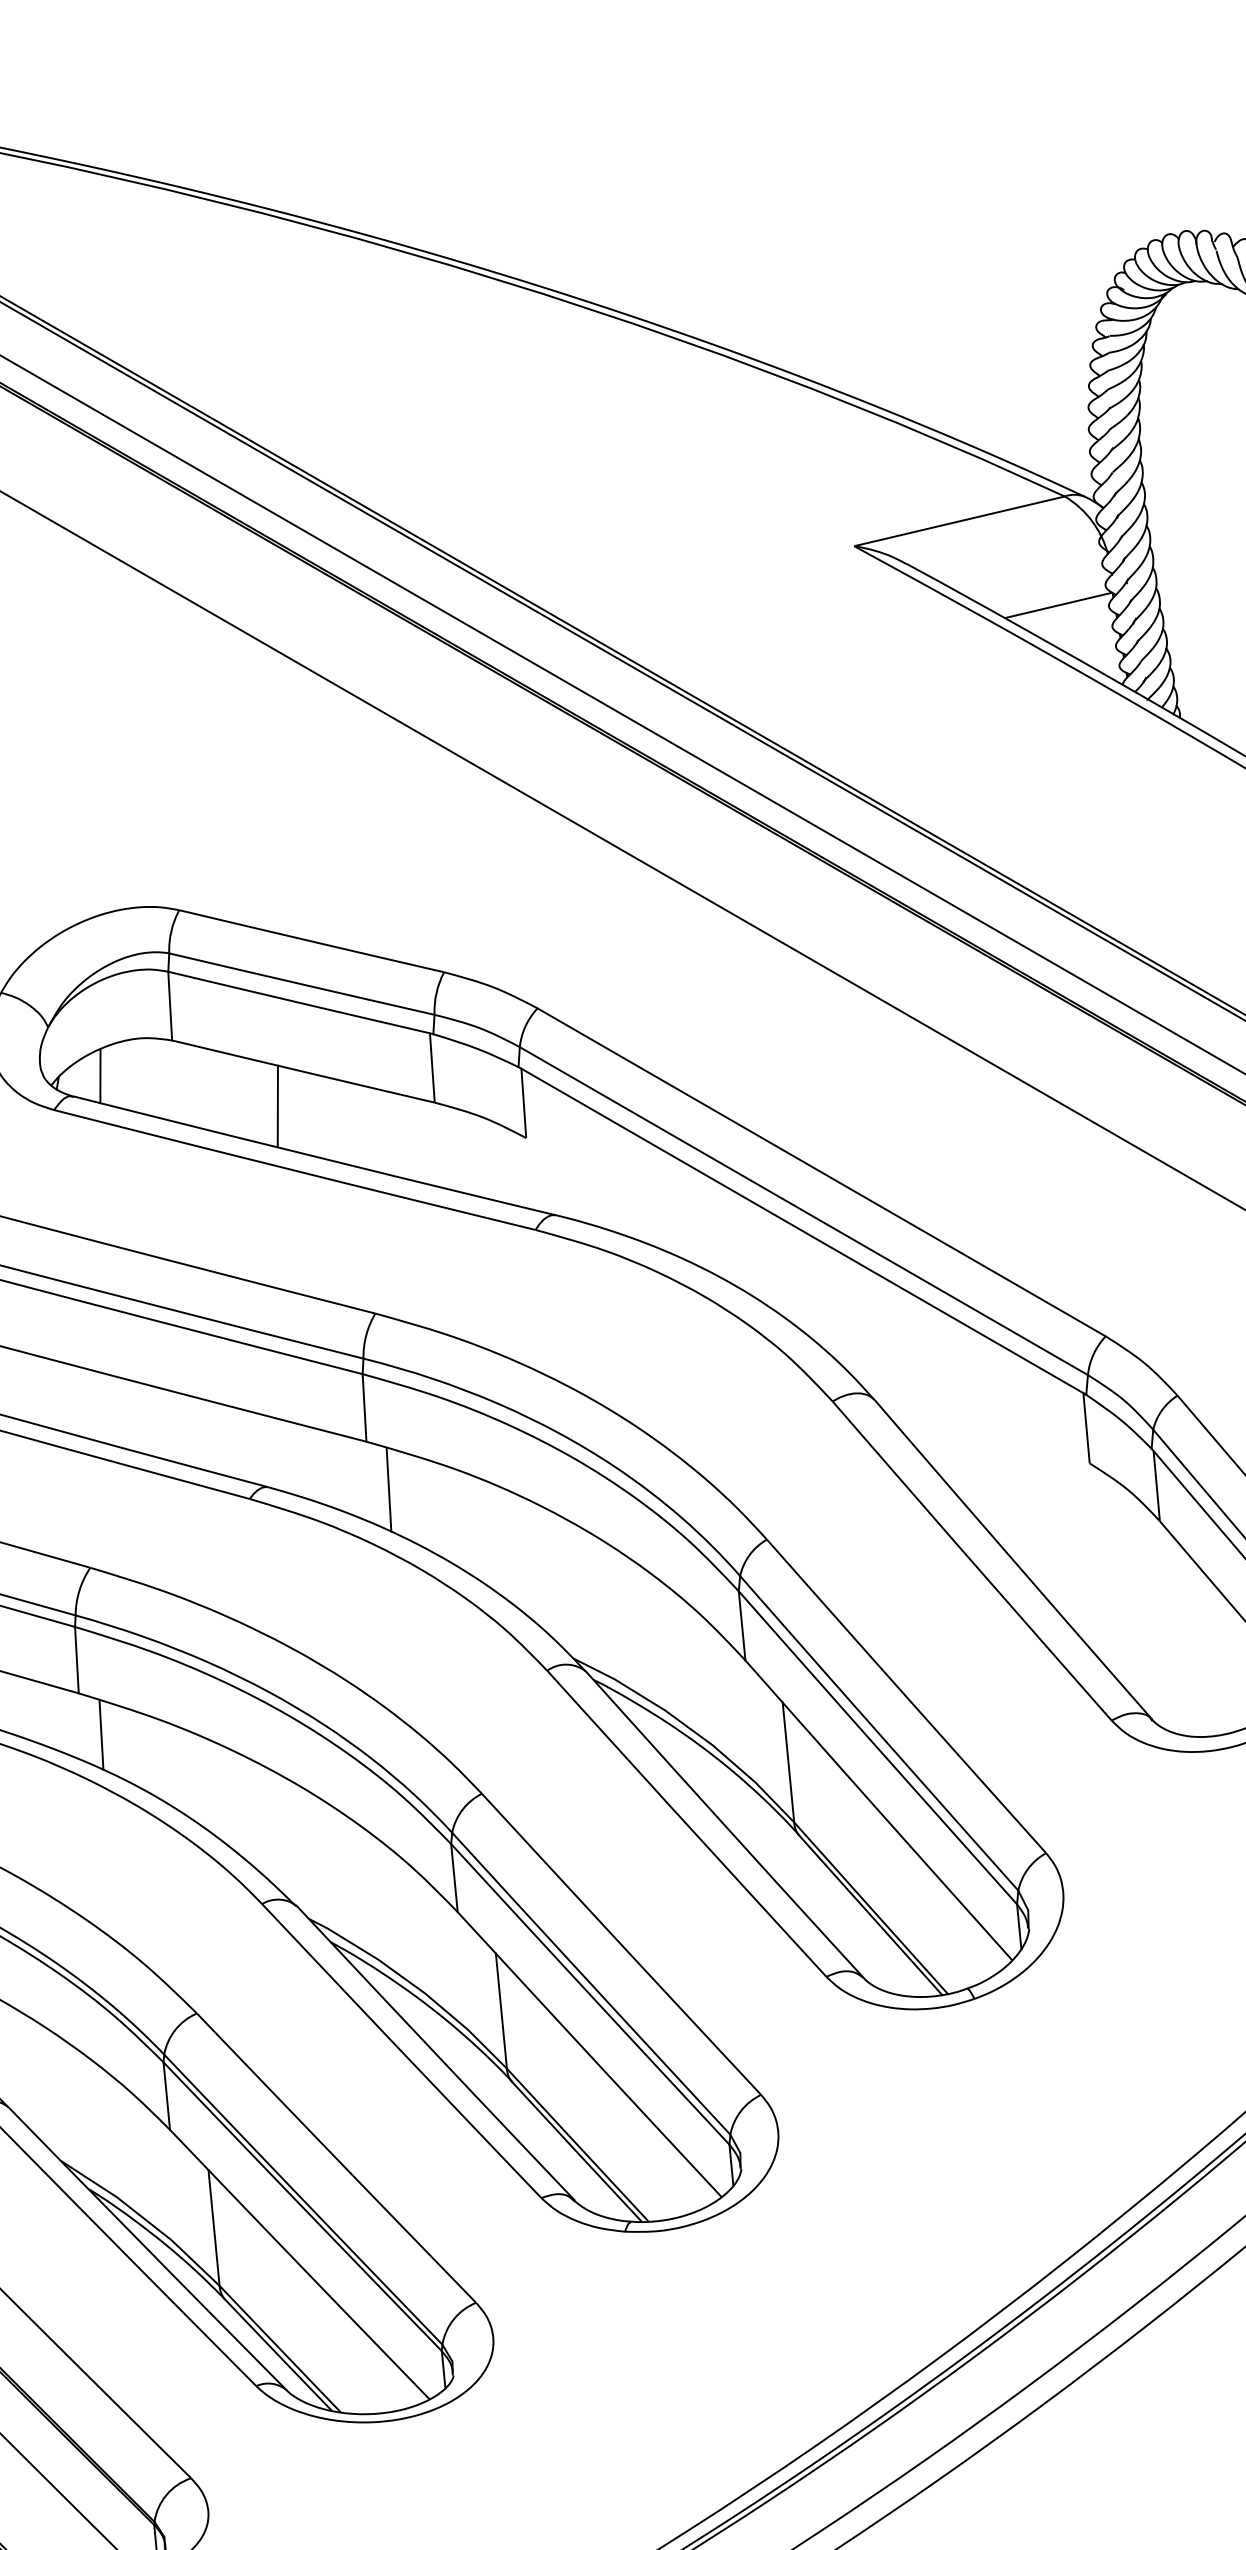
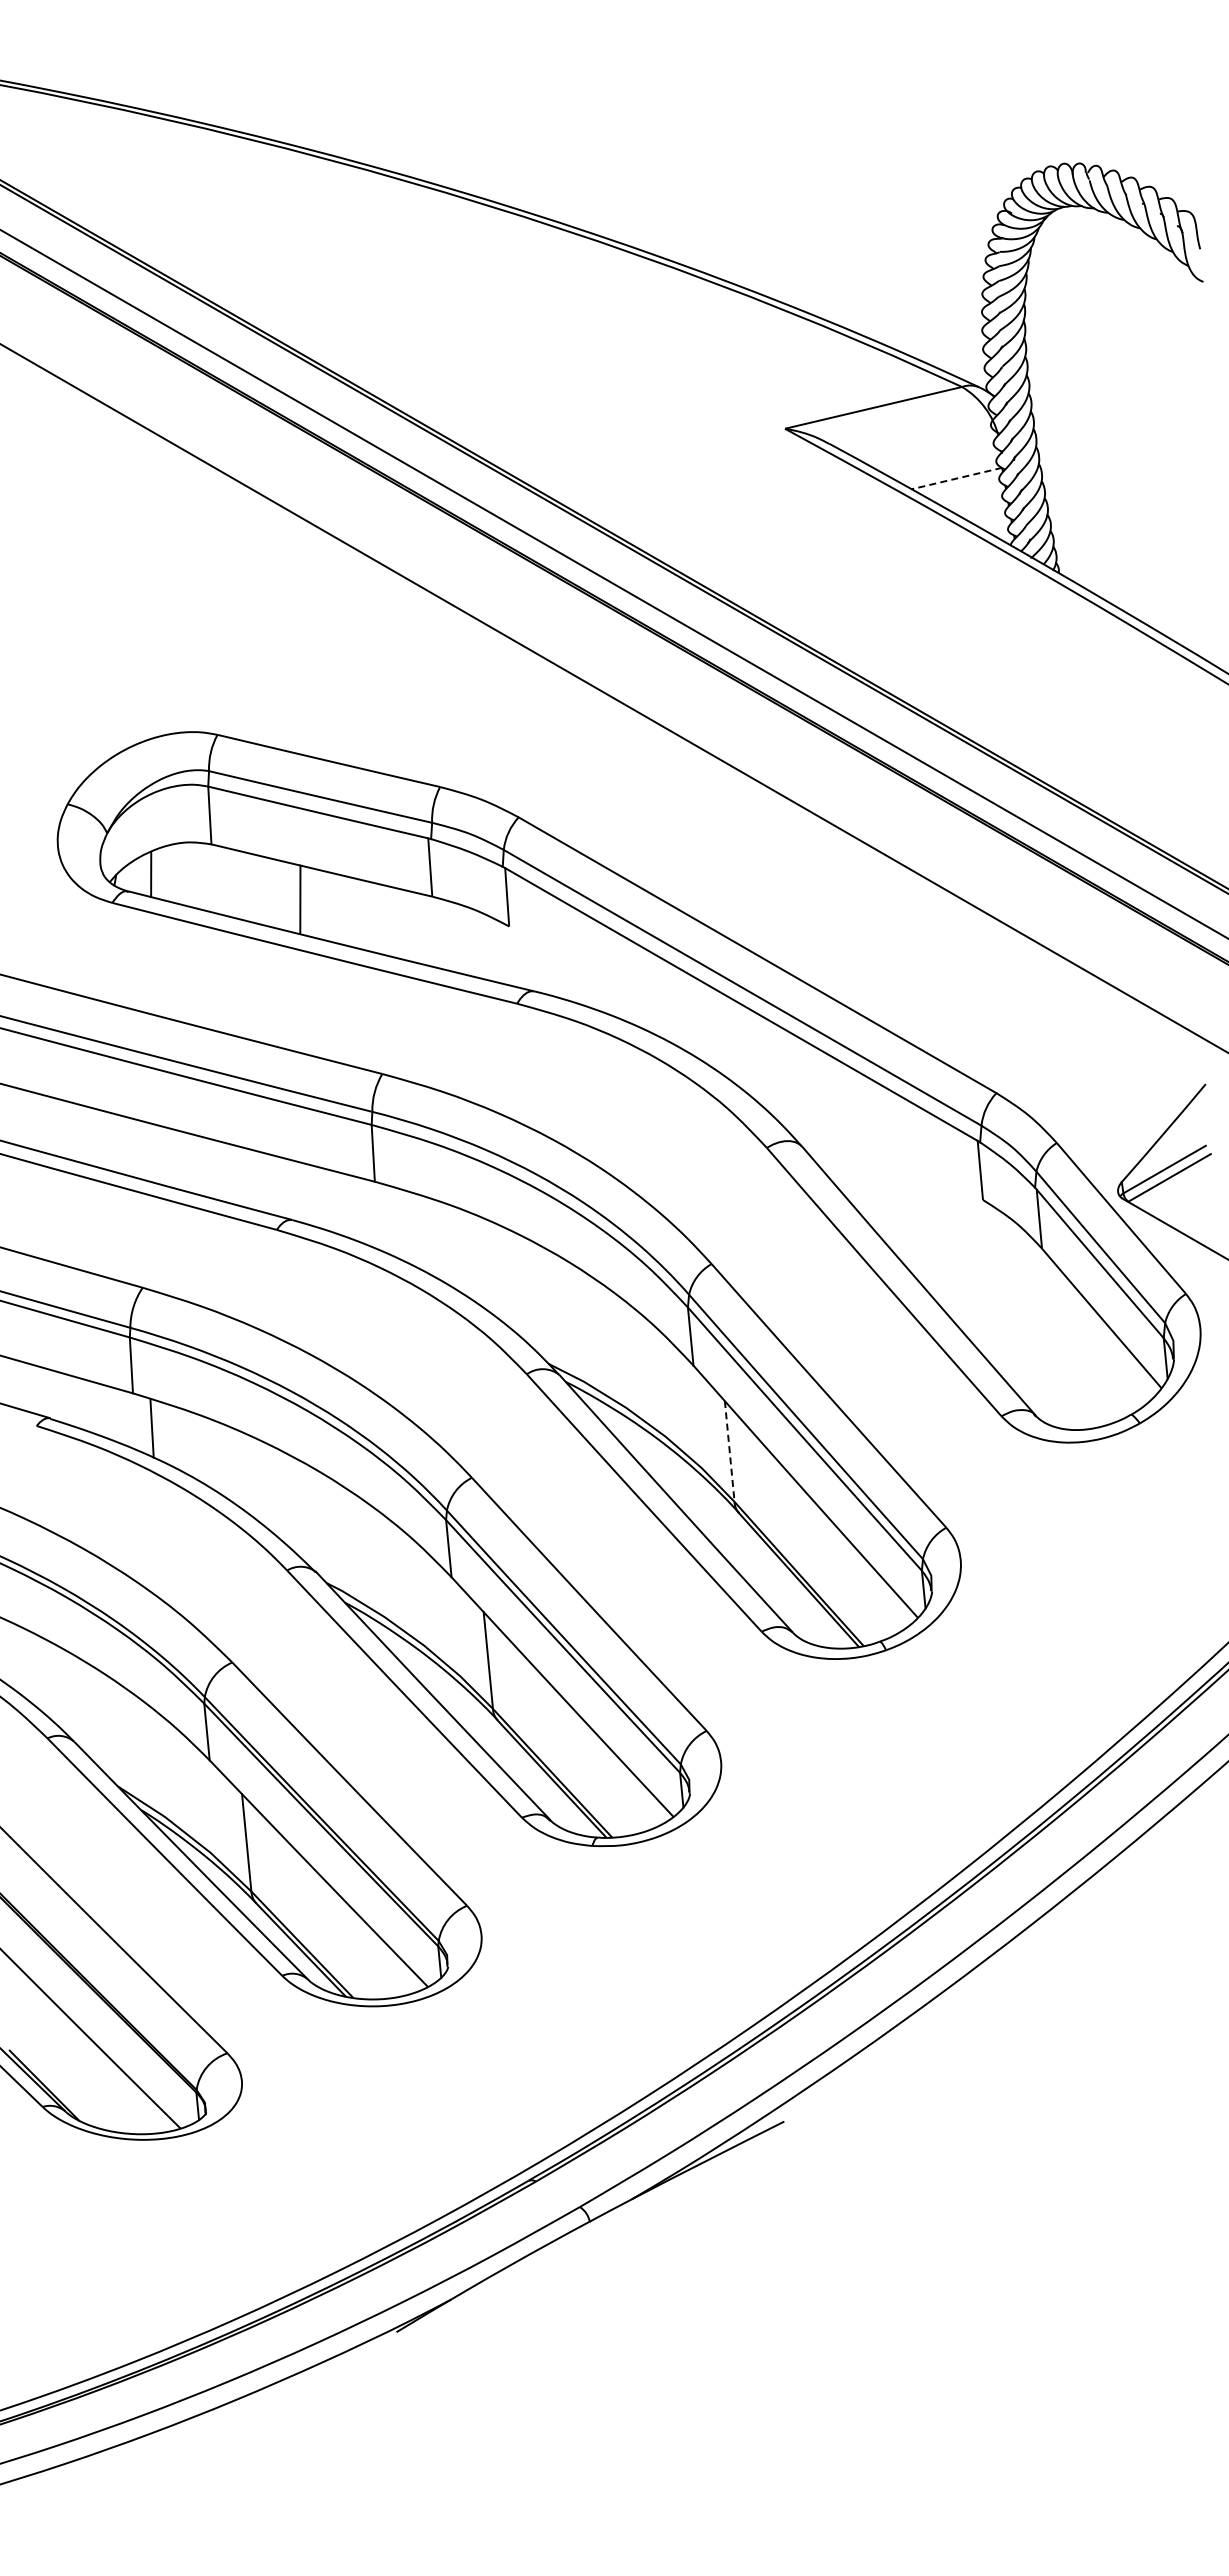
line: (1058, 605) -> (956, 478), solid -> dashed
line: (388, 1490) -> (393, 1222), removed
line: (788, 1762) -> (729, 1451), solid -> dashed

